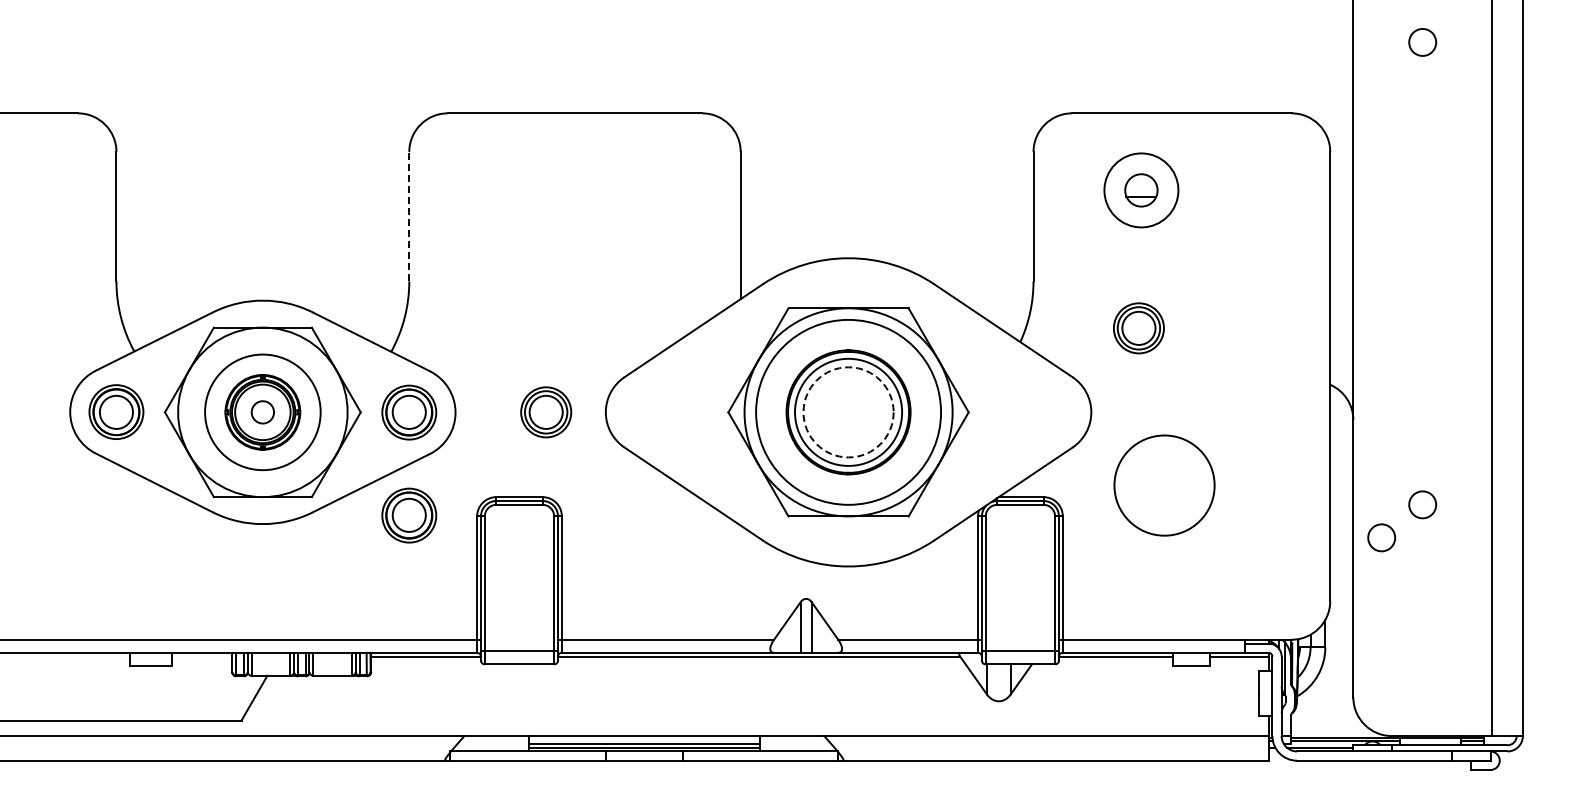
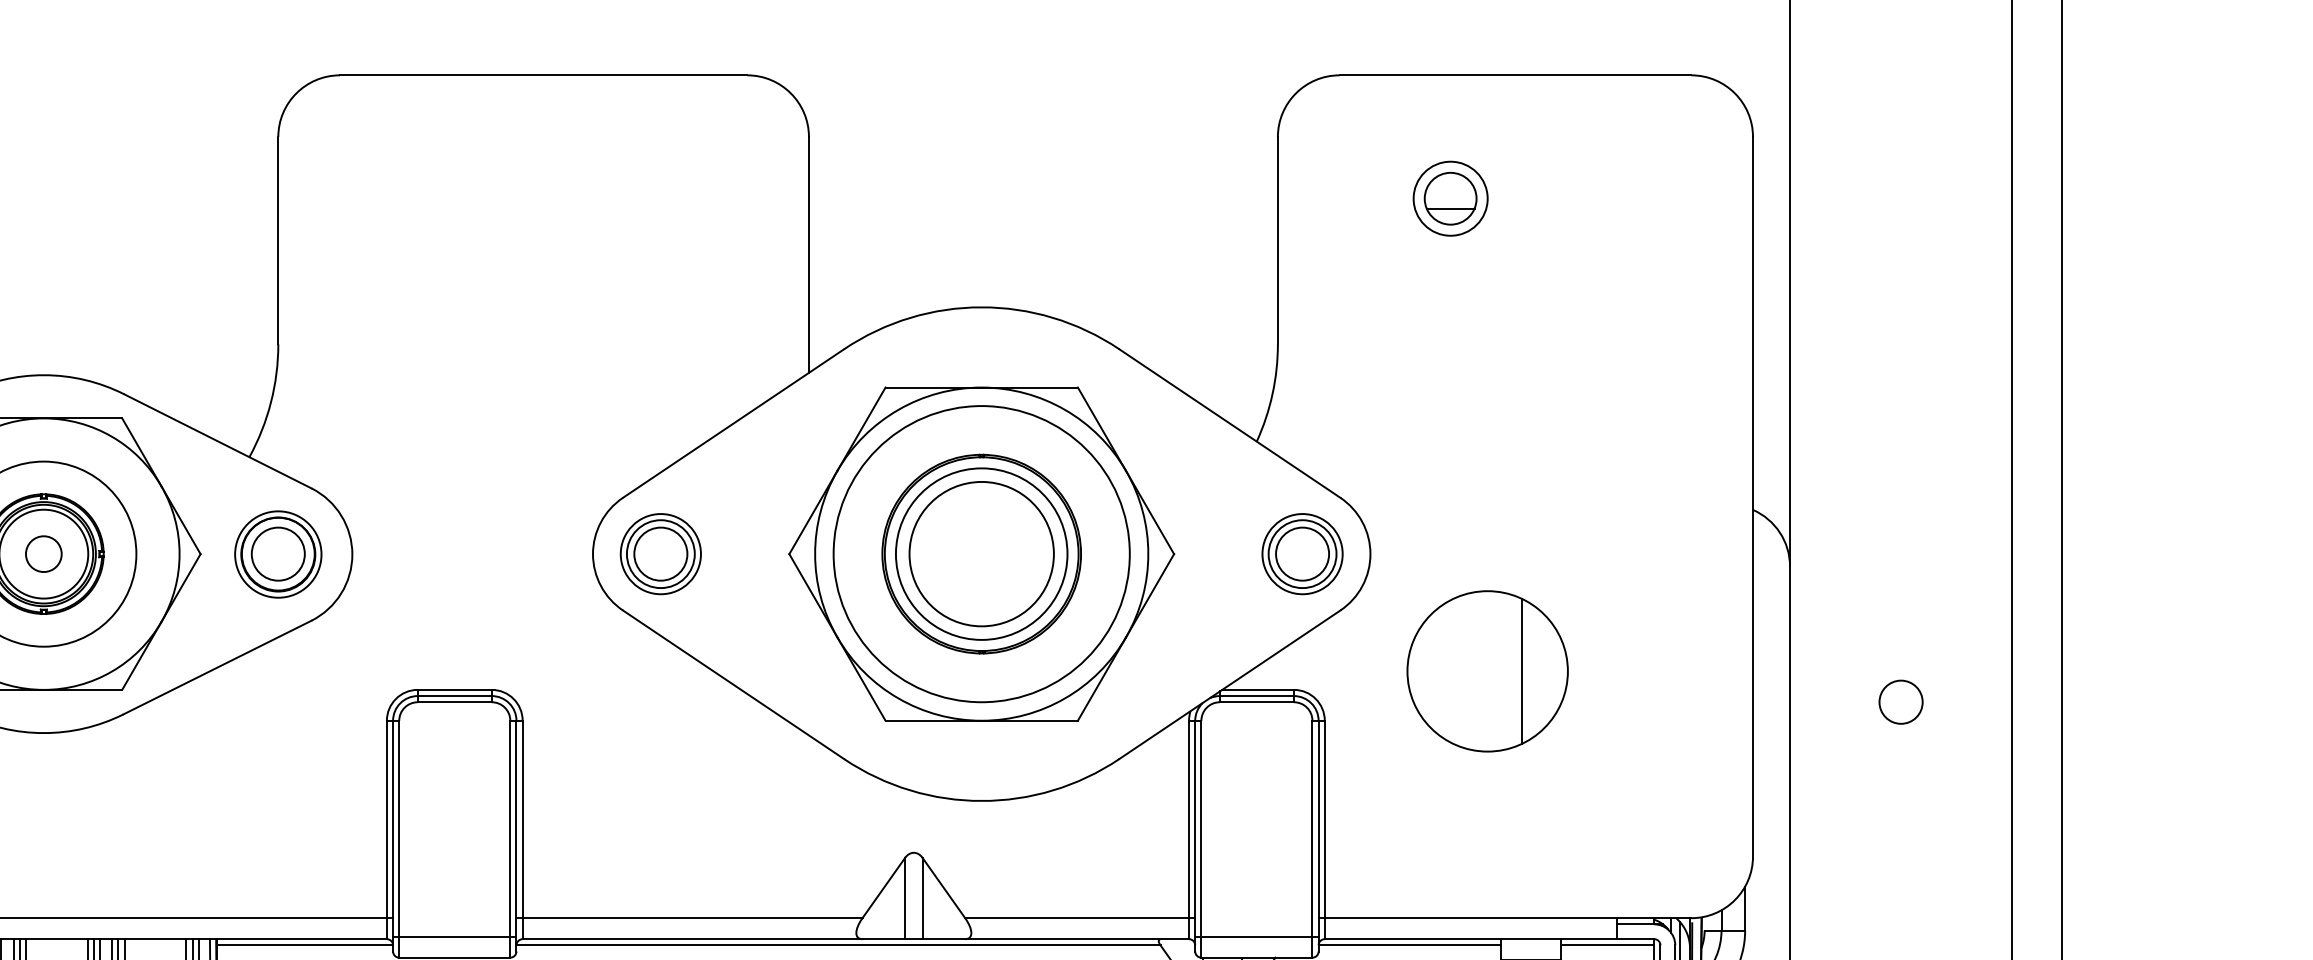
circle: (1141, 190) -> (1450, 198), size x0.62
line: (409, 216) -> (278, 240), dashed -> solid
part: (1138, 328) -> (1301, 554), moved
part: (546, 412) -> (661, 554), moved
circle: (848, 412) -> (981, 554), dashed -> solid
line: (1186, 485) -> (1522, 671), added
part: (409, 515) -> (278, 719), removed
circle: (1381, 537) -> (1835, 754), removed

